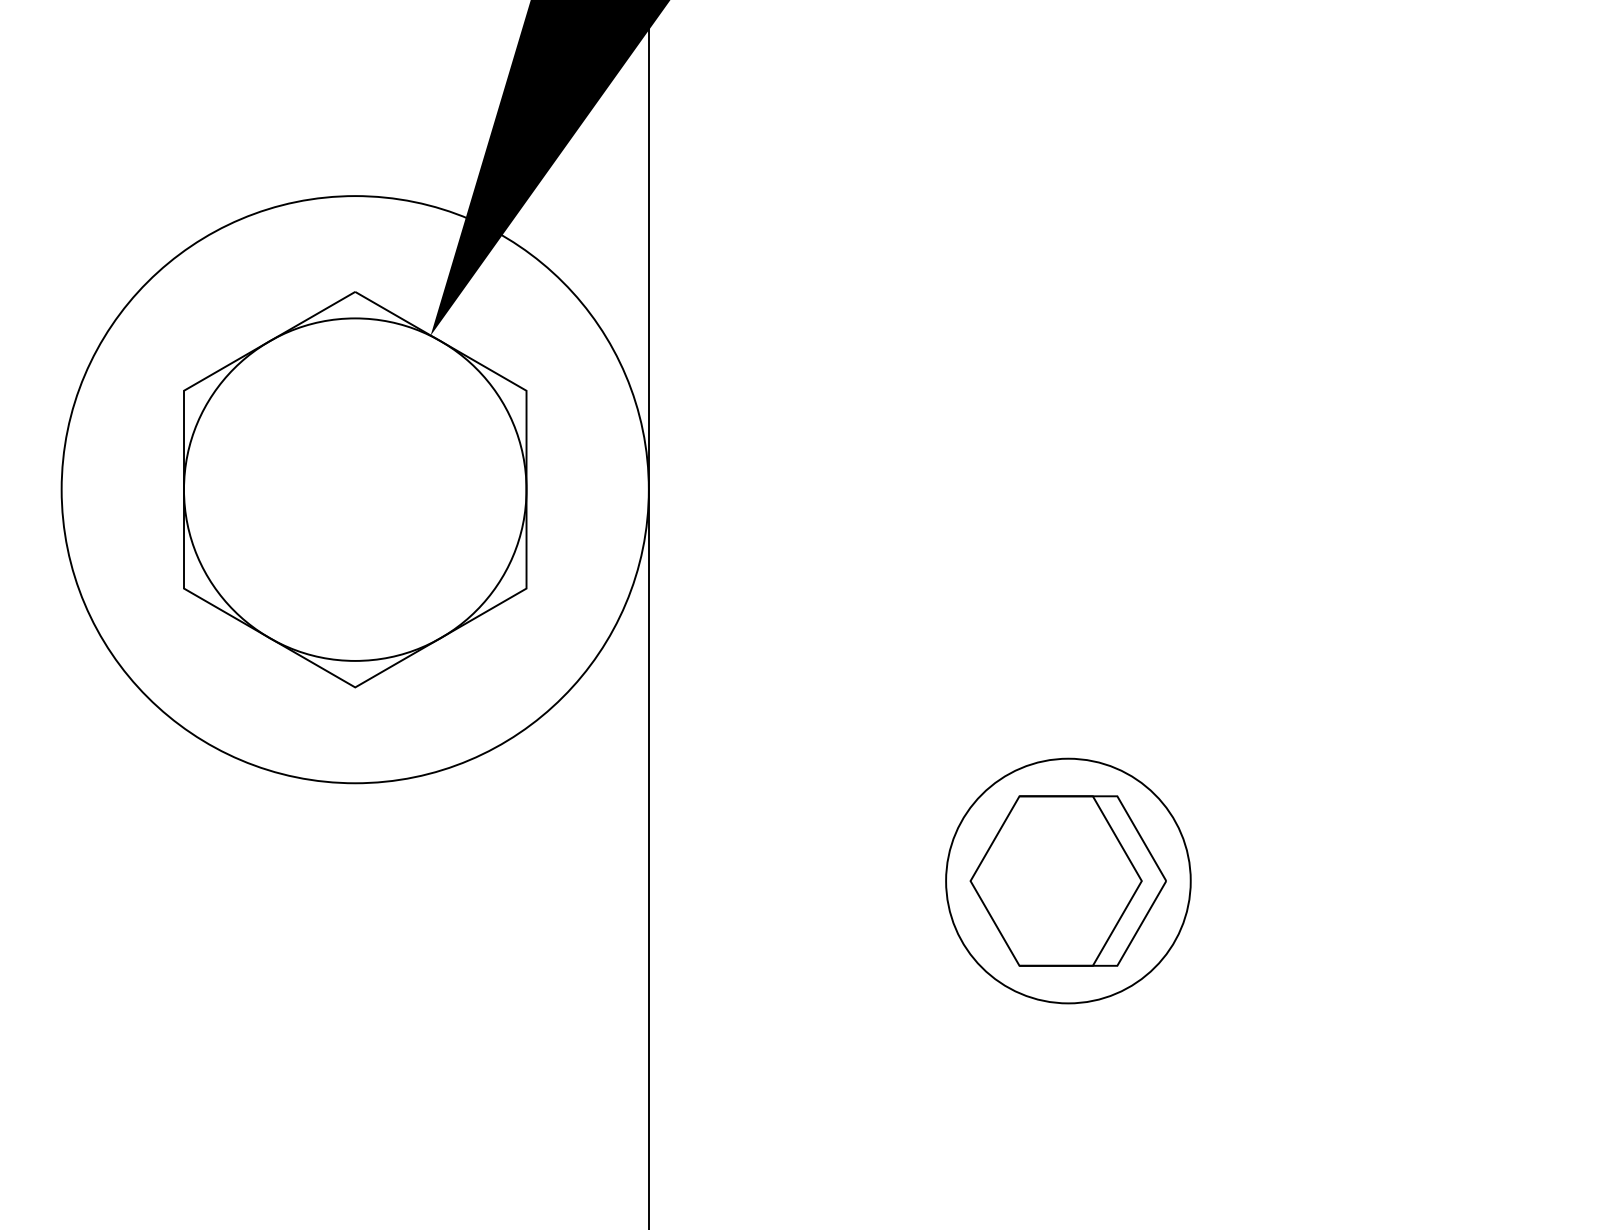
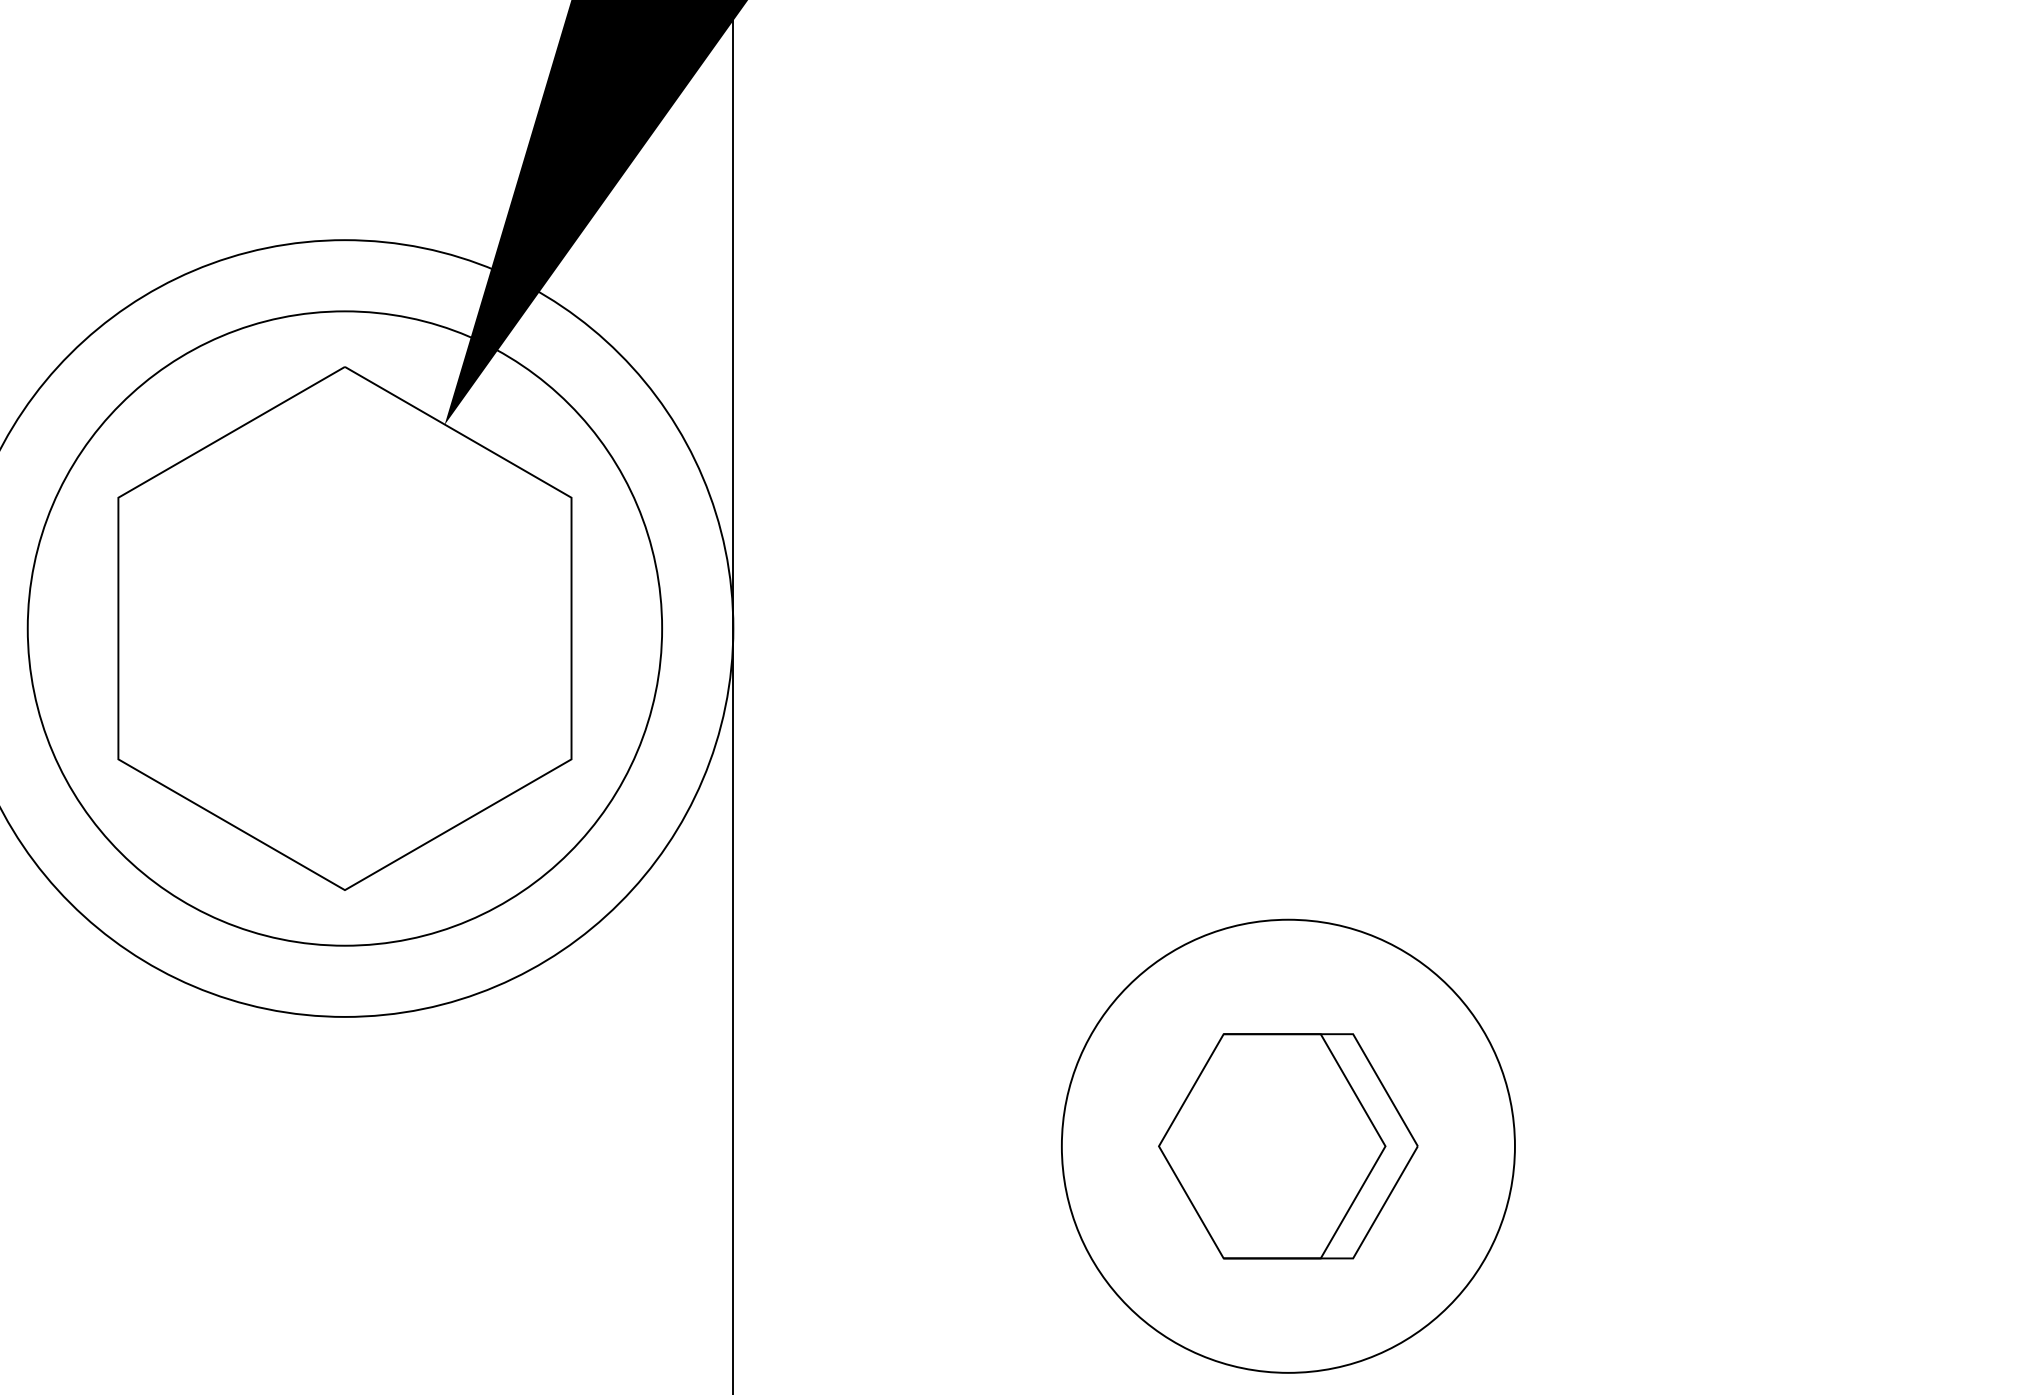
circle: (355, 489) -> (345, 628), size x1.4
circle: (1068, 880) -> (1288, 1145), size x1.4

